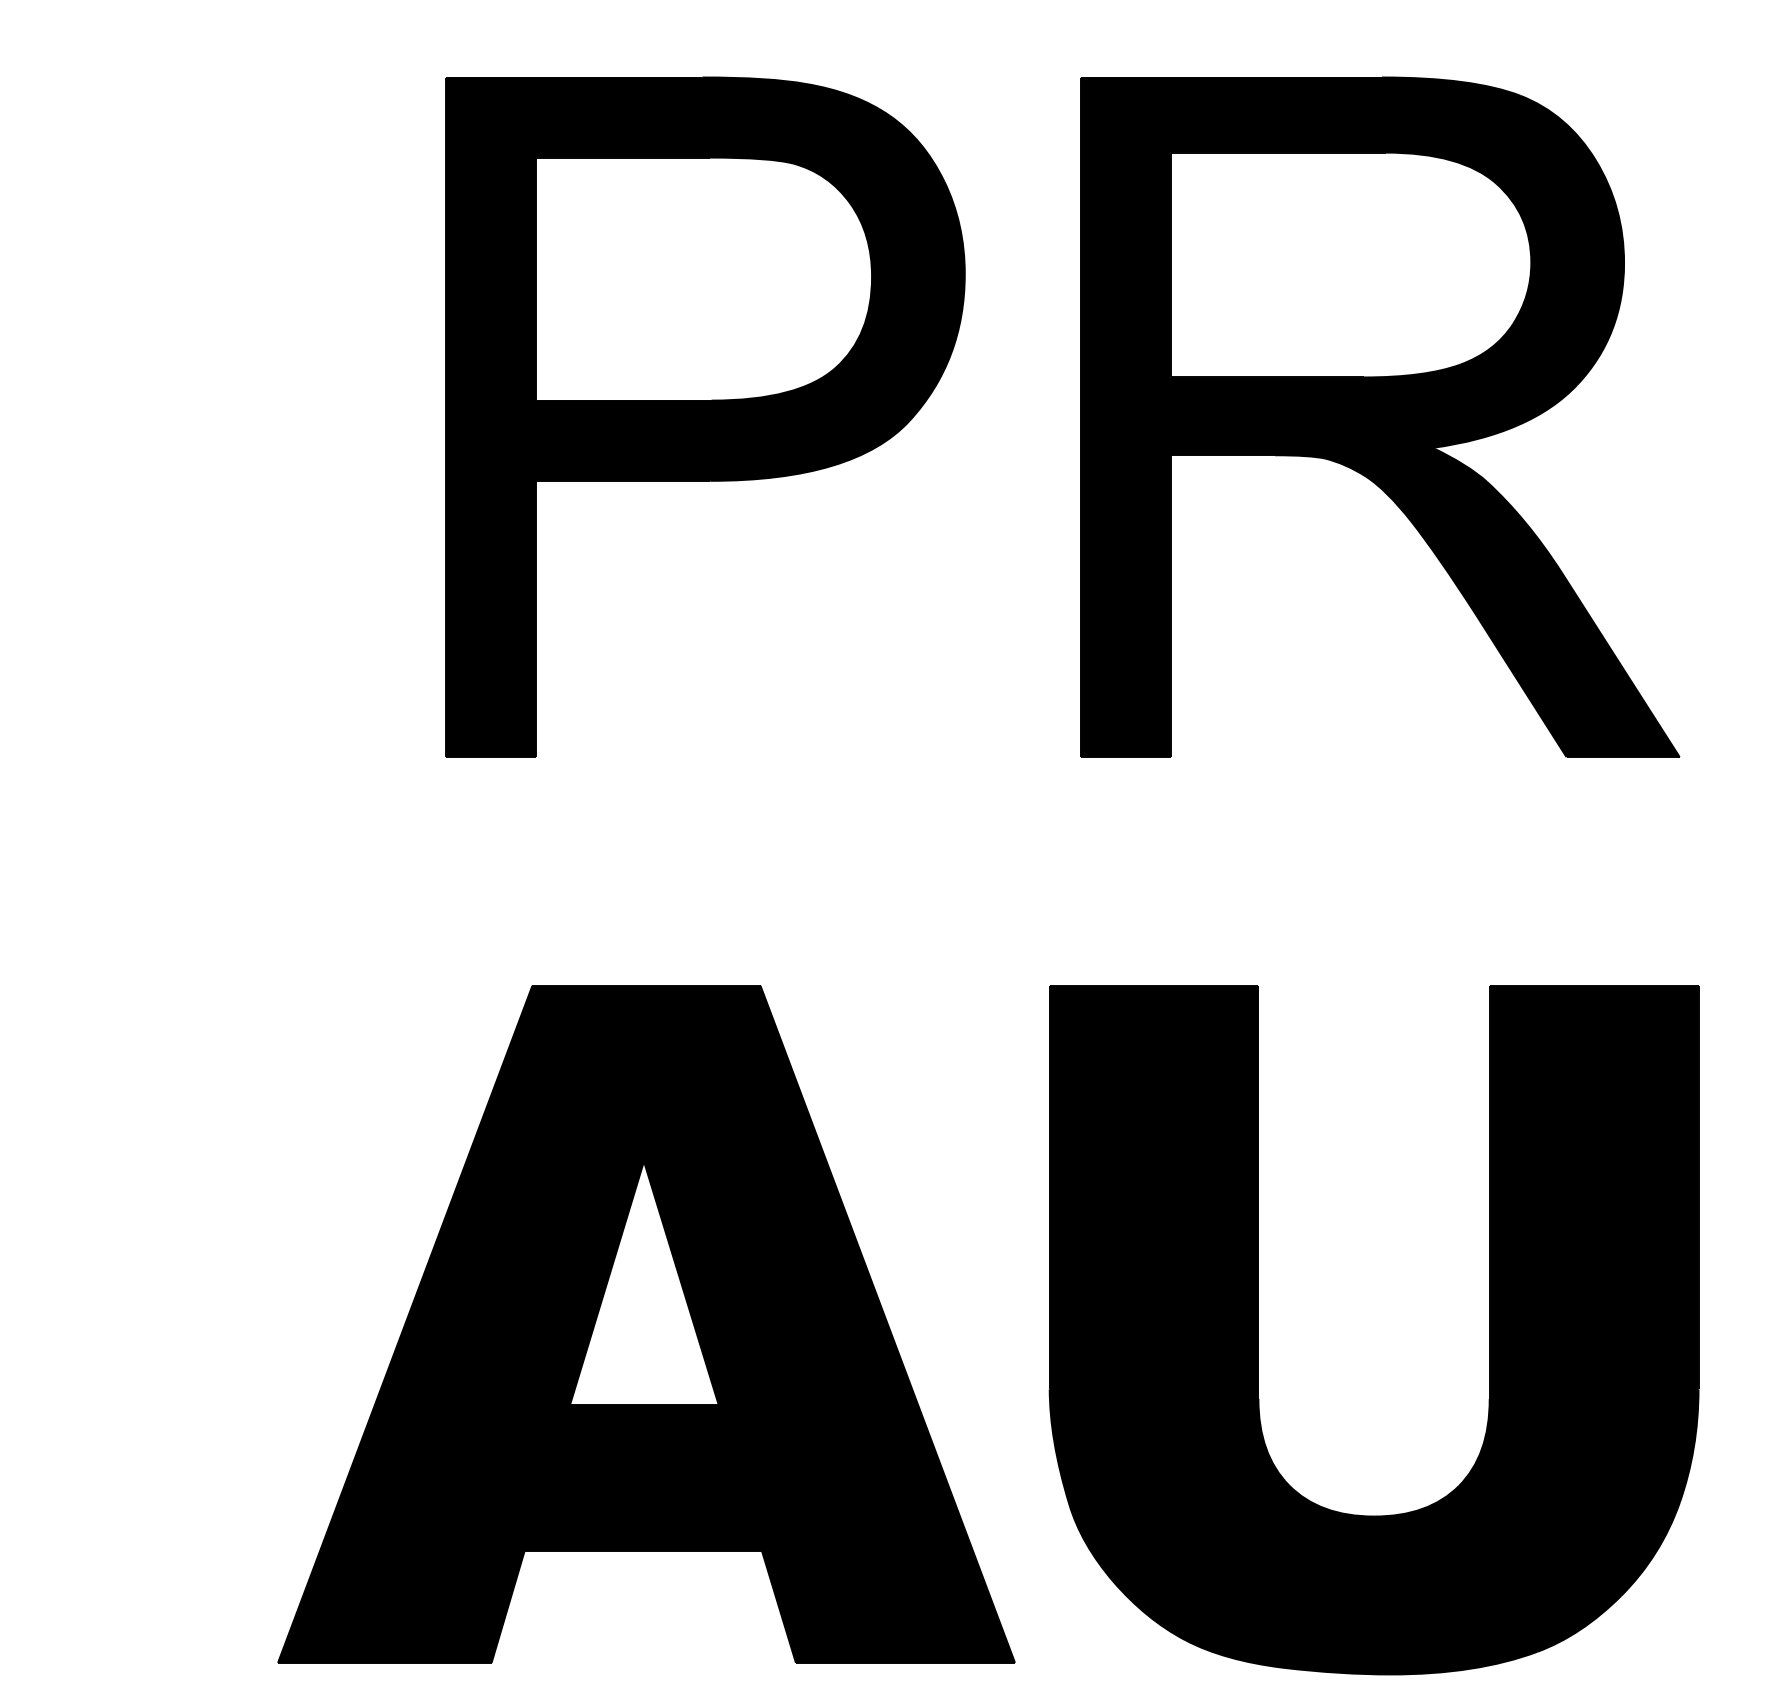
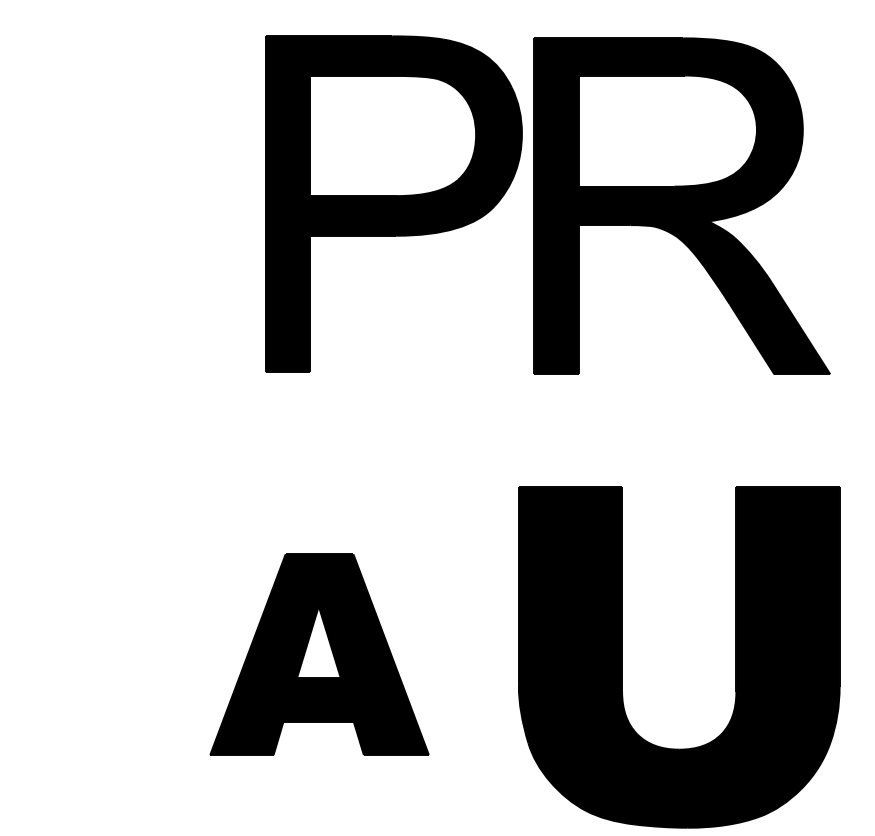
part: (704, 415) -> (393, 203), moved
part: (646, 1323) -> (319, 654), size x0.6

